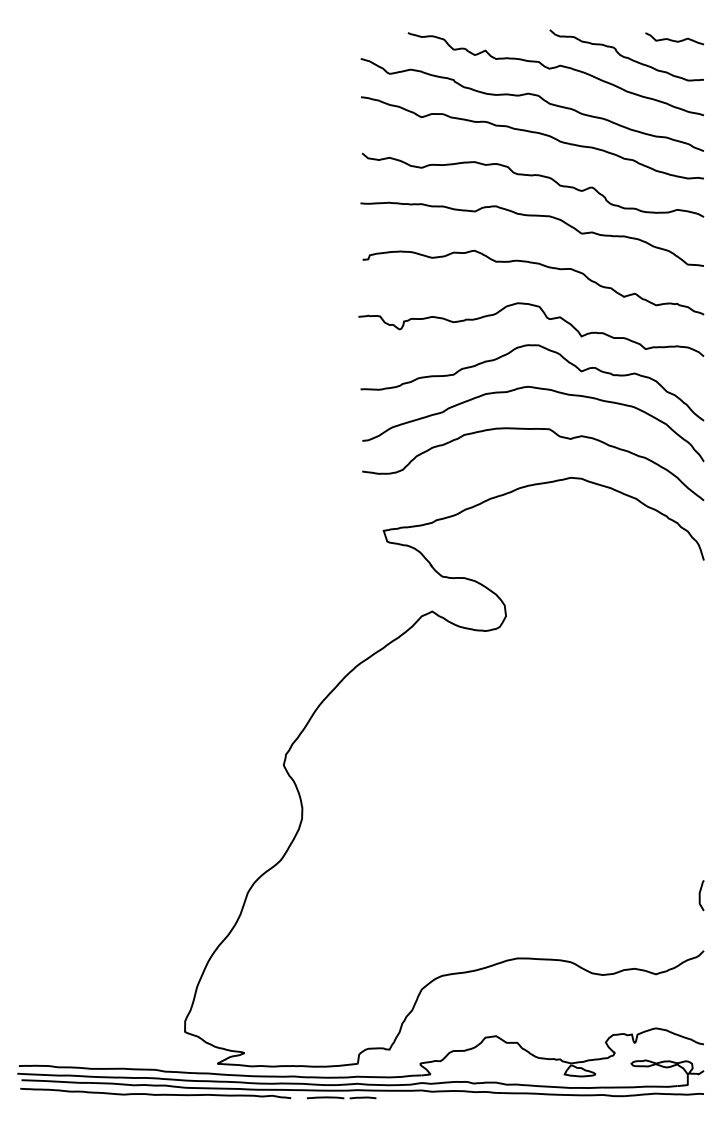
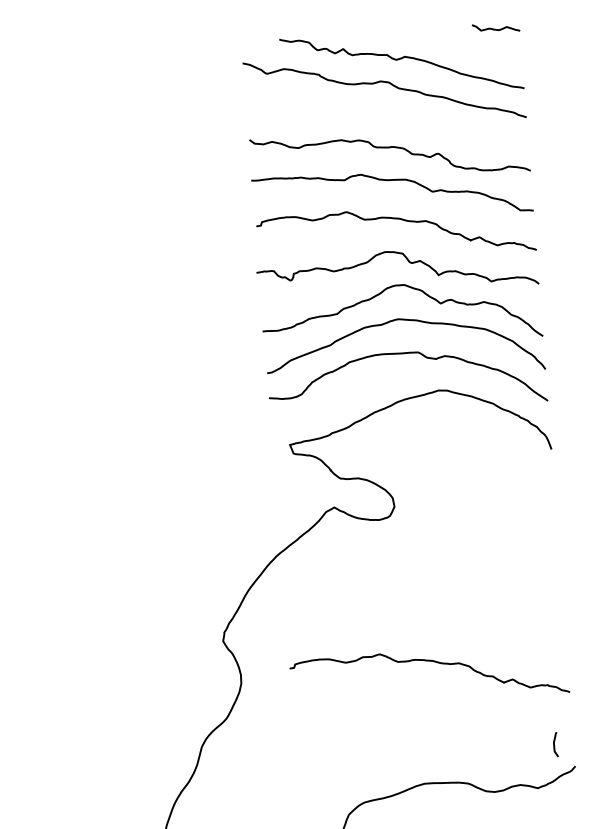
curve: (626, 56) -> (458, 45), removed
curve: (533, 133) -> (387, 113), removed
curve: (535, 809) -> (430, 661), added
curve: (700, 895) -> (554, 744), moved

